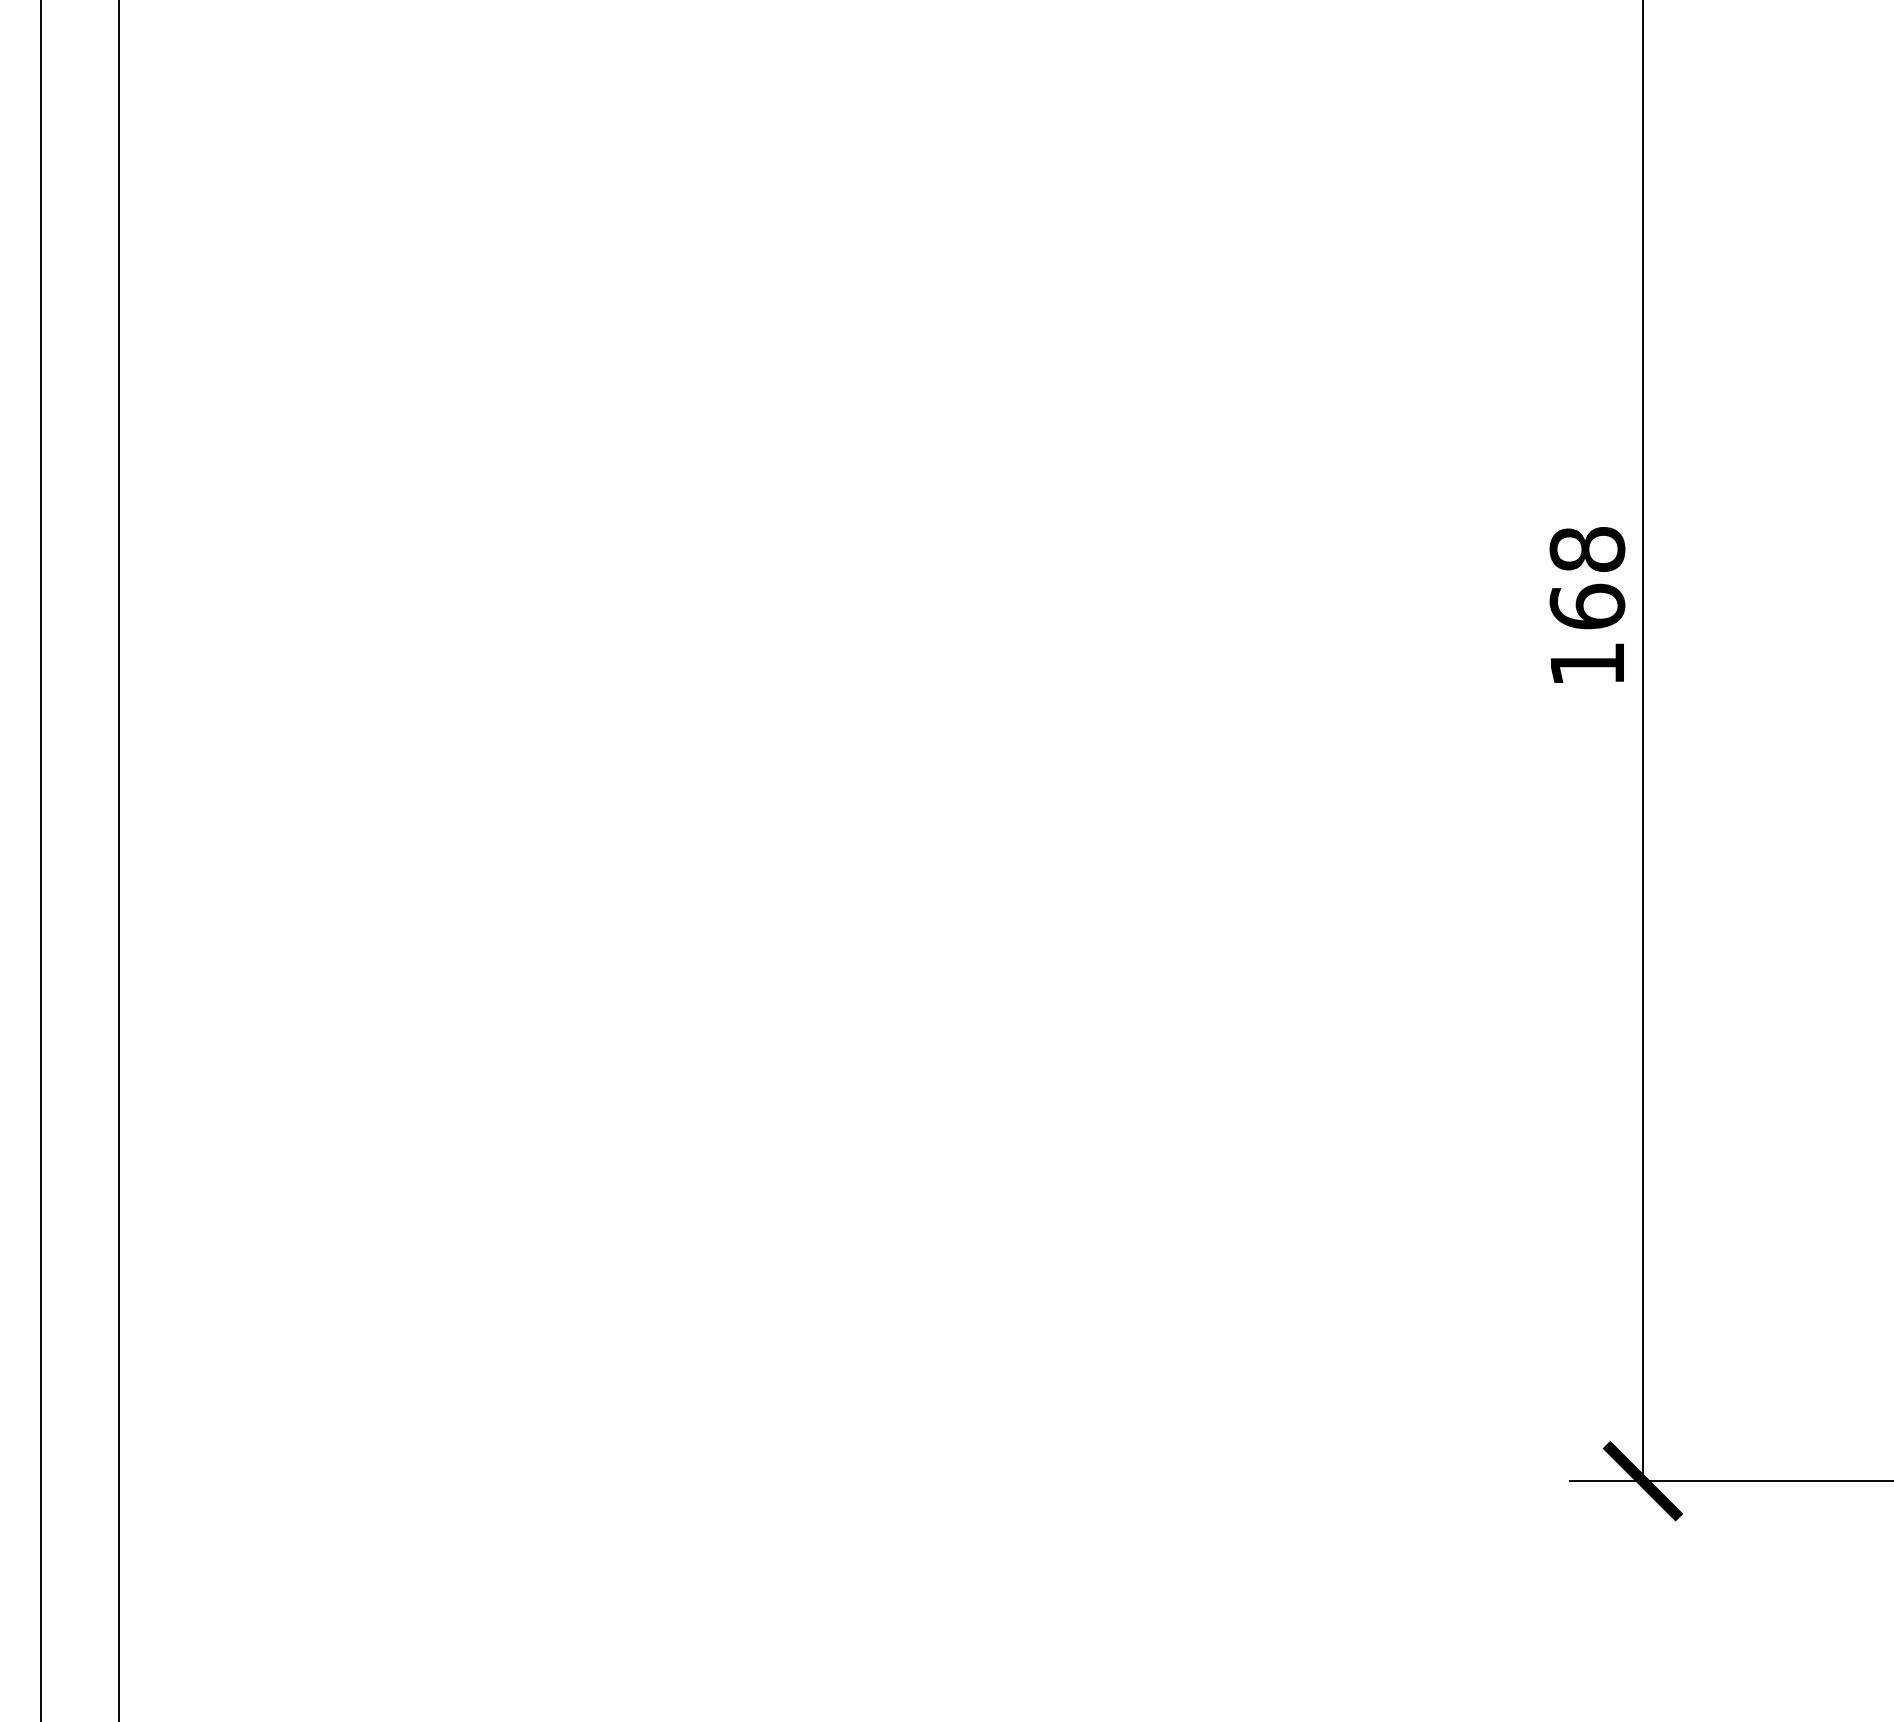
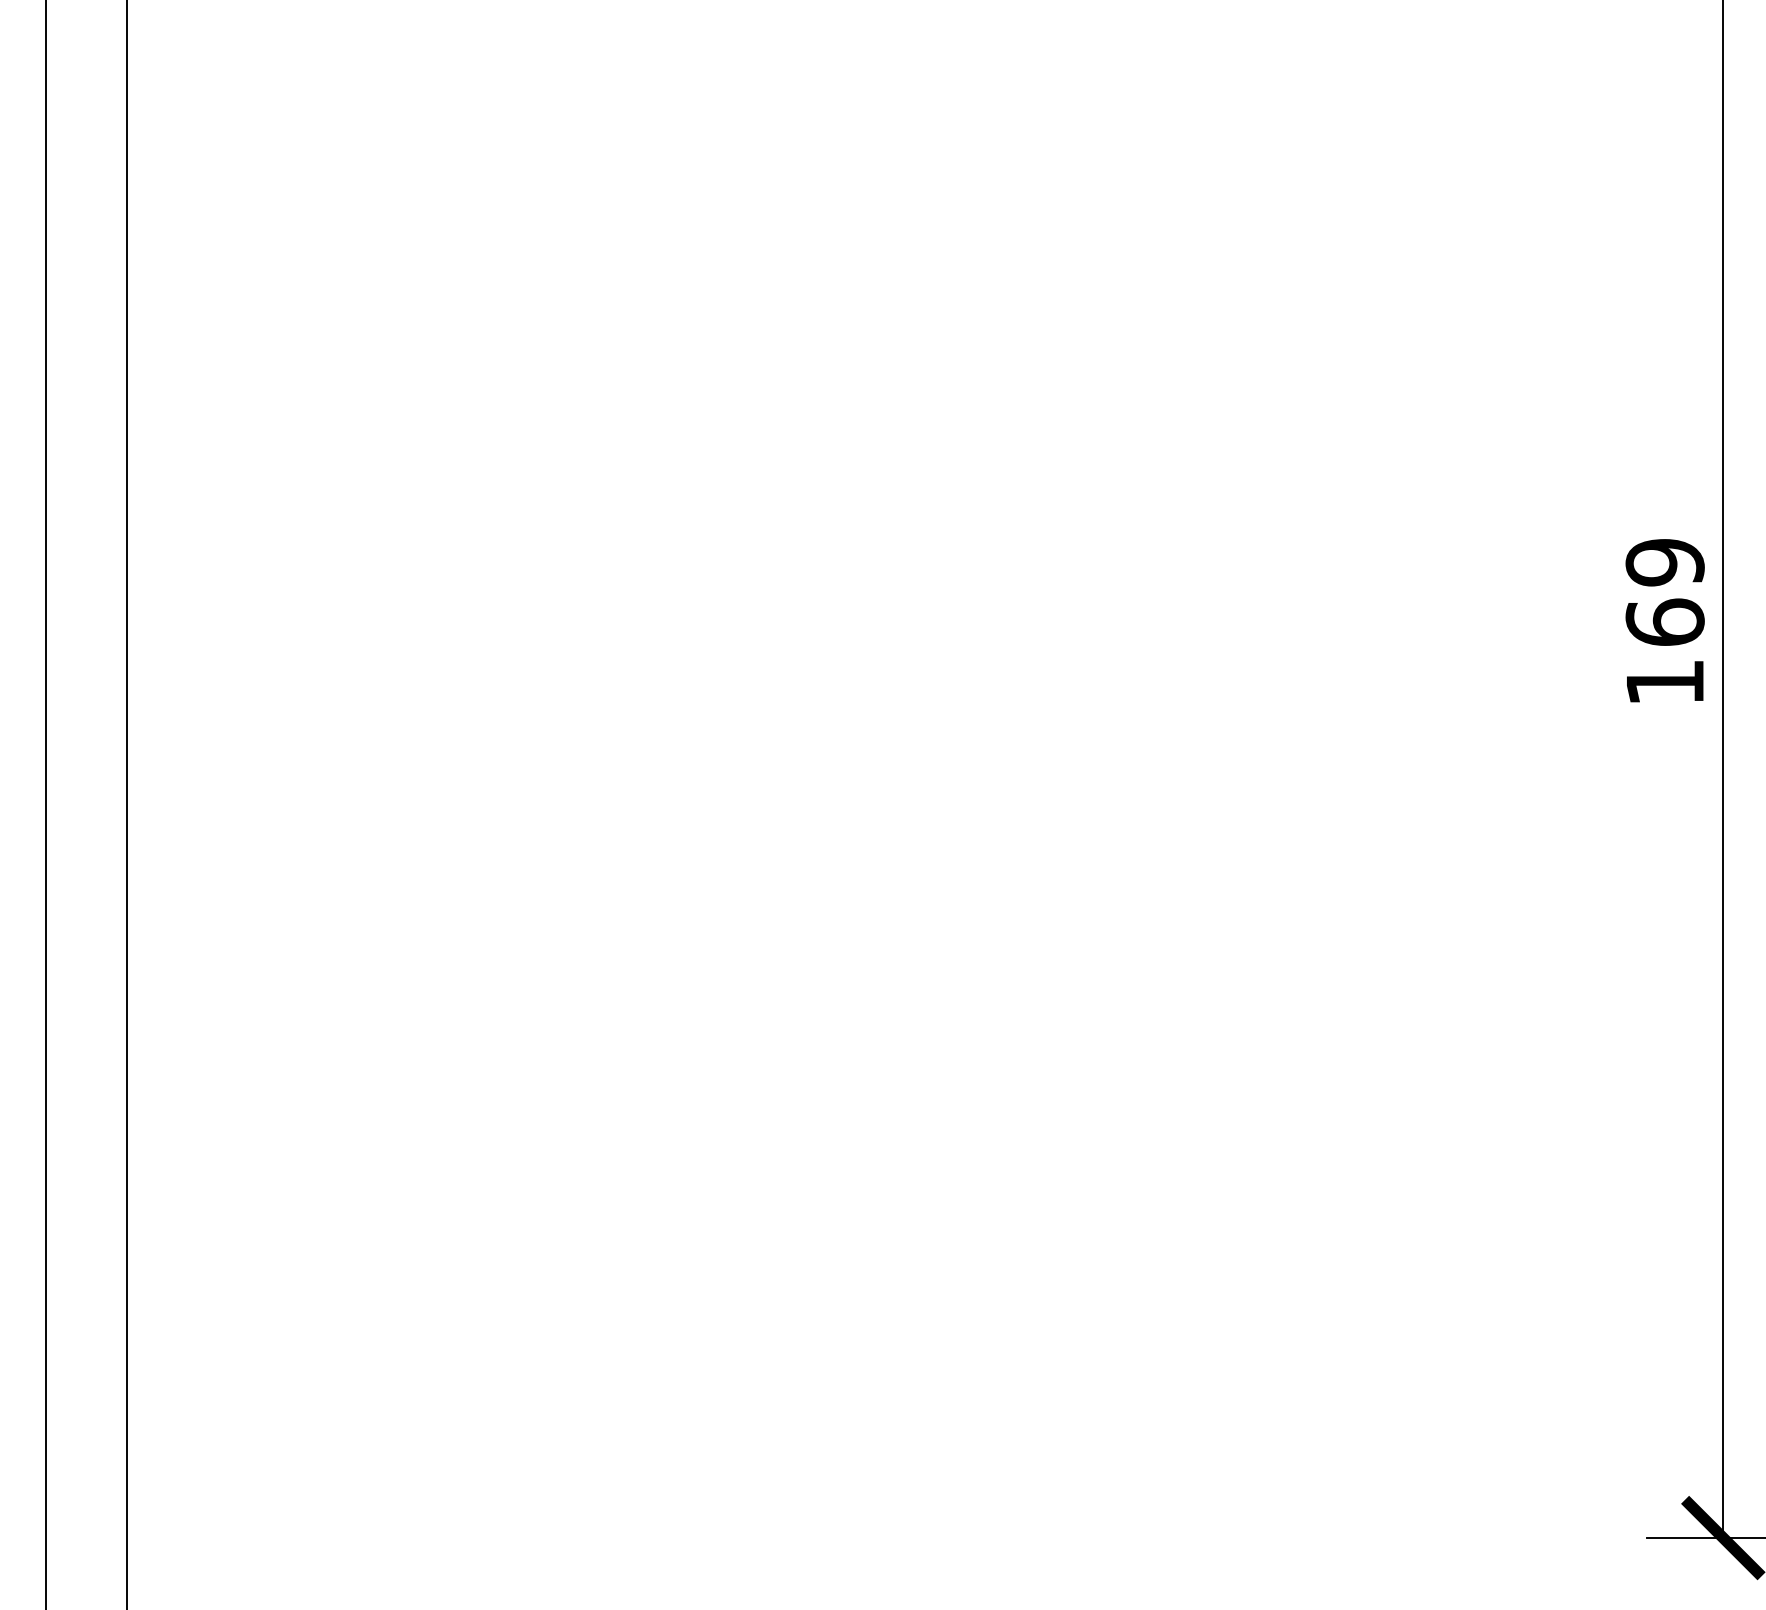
text: (1587, 549) -> (1665, 562), 168 -> 169

